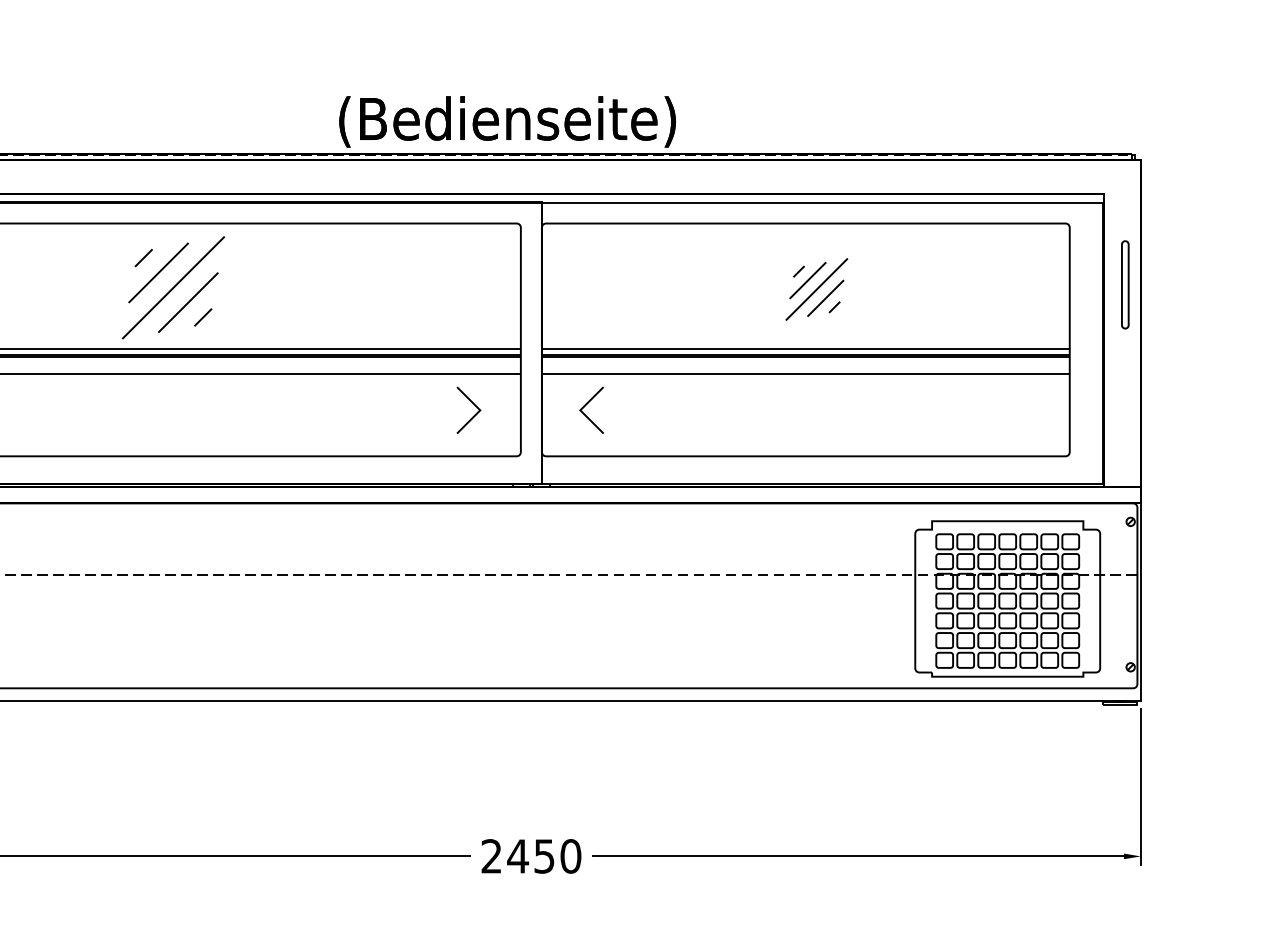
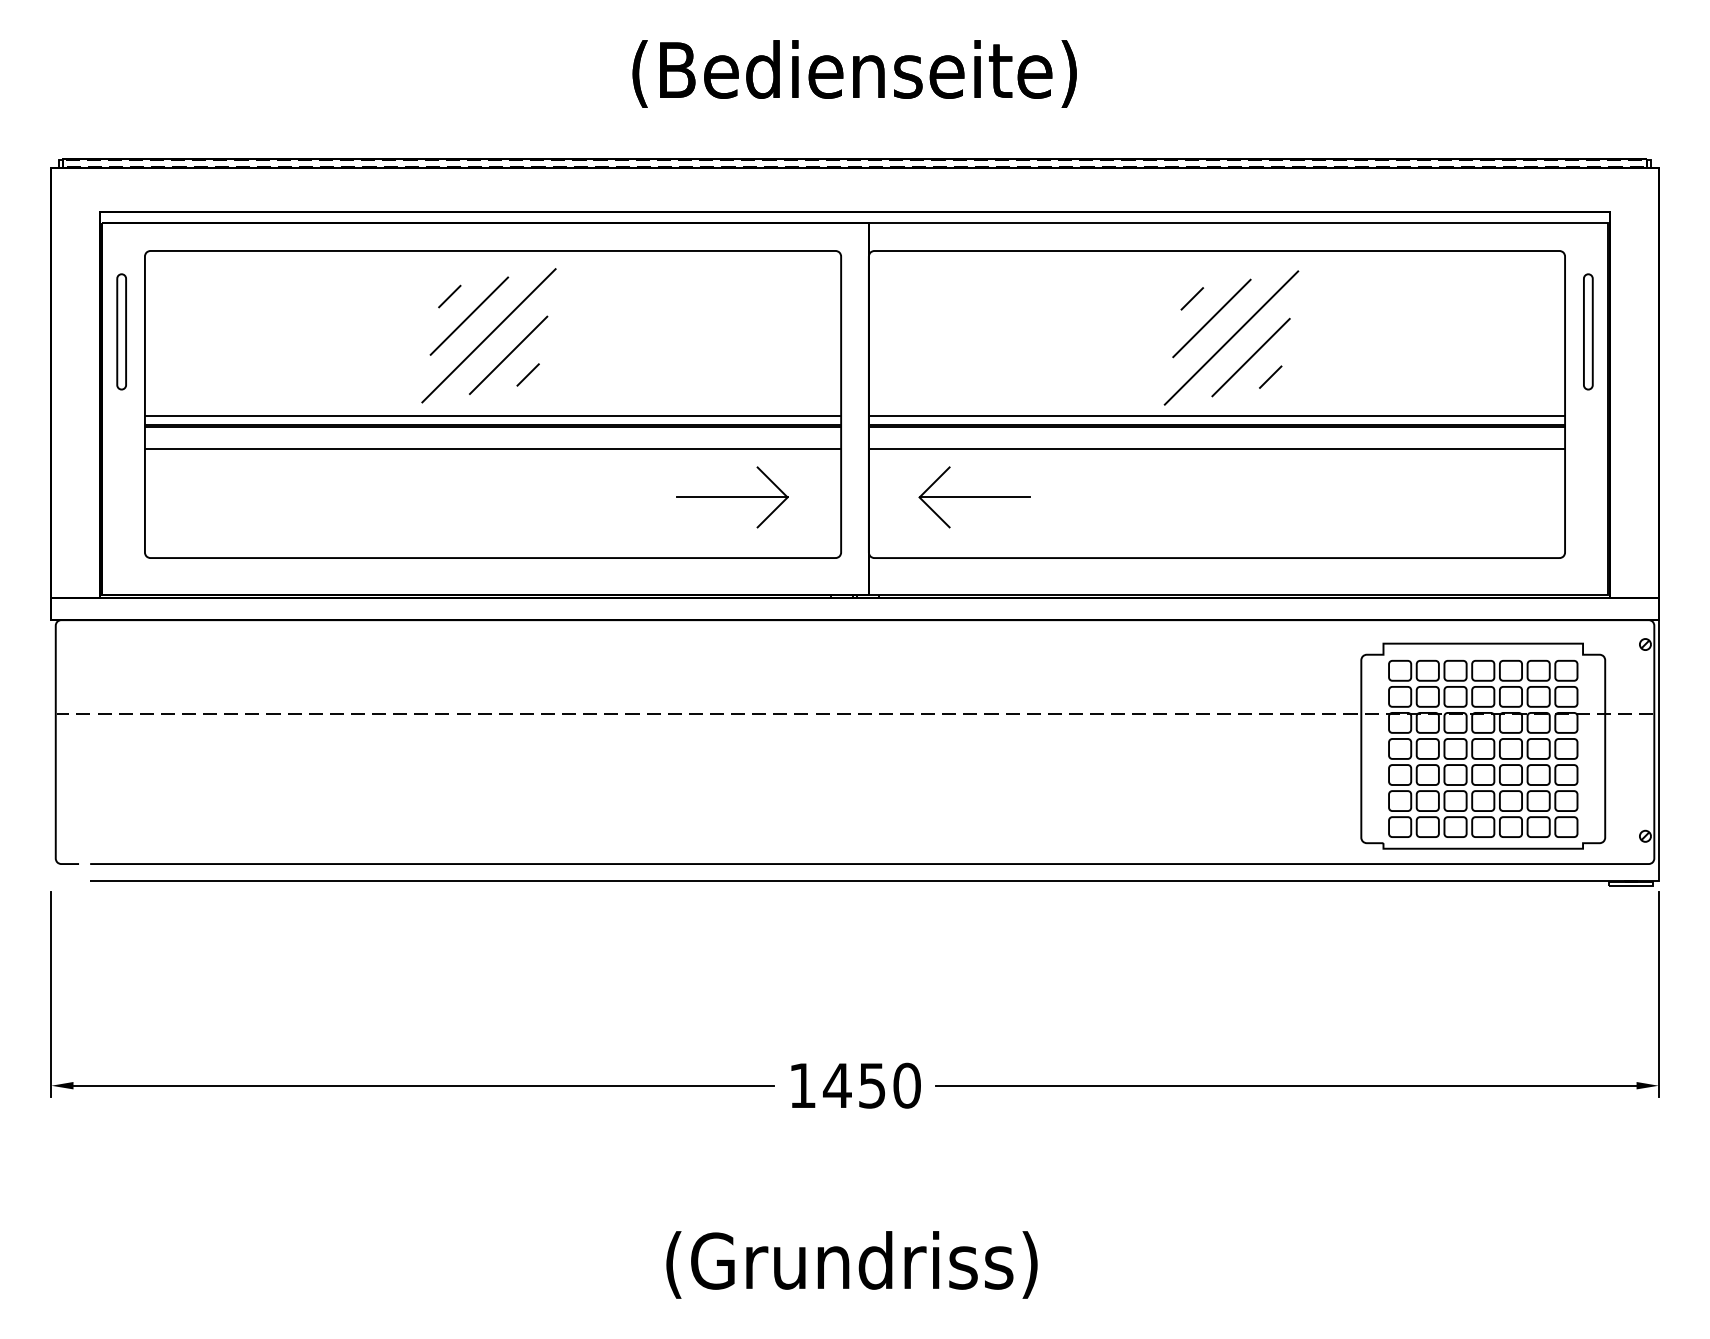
text: (507, 121) -> (854, 73), moved
part: (1125, 284) -> (1588, 331), moved
part: (173, 287) -> (488, 335), moved
part: (816, 289) -> (1231, 337), size x1.67
line: (437, 410) -> (731, 497), added
line: (621, 410) -> (974, 497), added
text: (491, 855) -> (802, 1084), 2450 -> 1450

